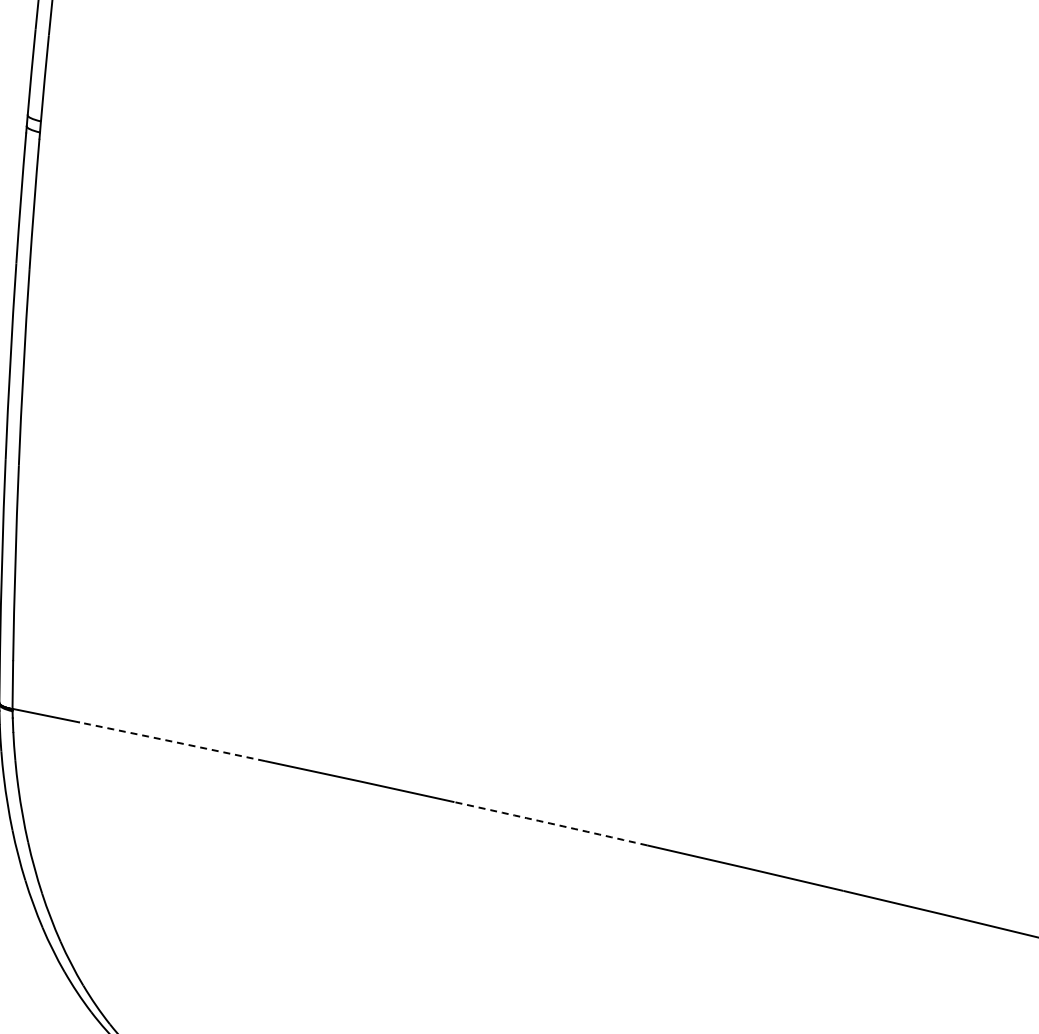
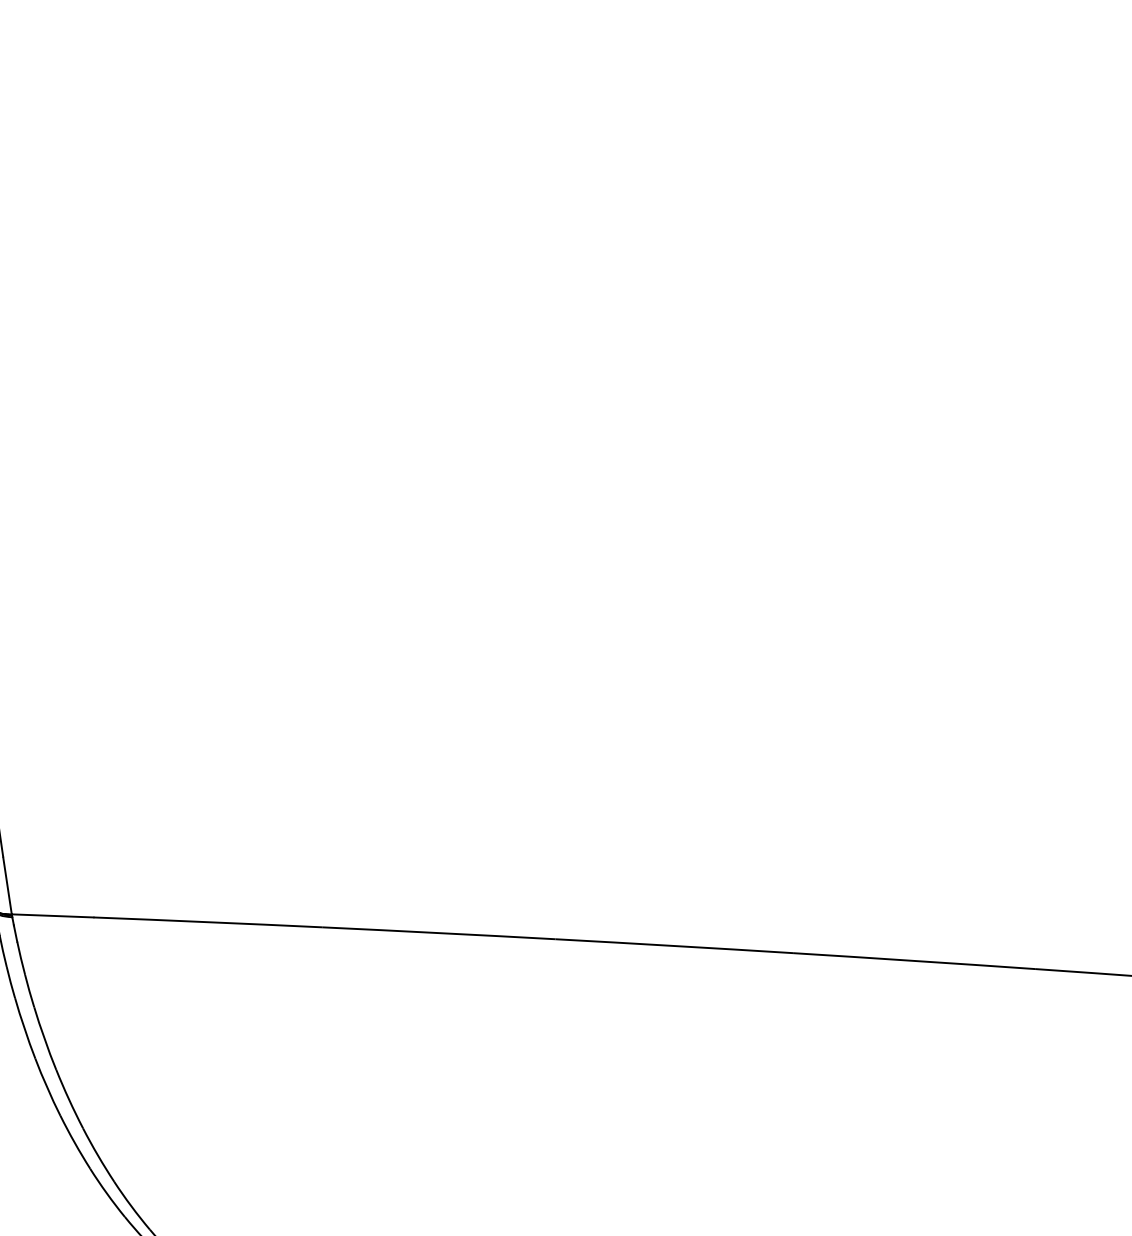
arc: (172, 741) -> (208, 922), dashed -> solid
arc: (550, 823) -> (673, 945), dashed -> solid

